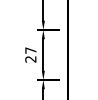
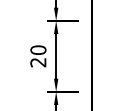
text: (30, 50) -> (37, 50), 27 -> 20

